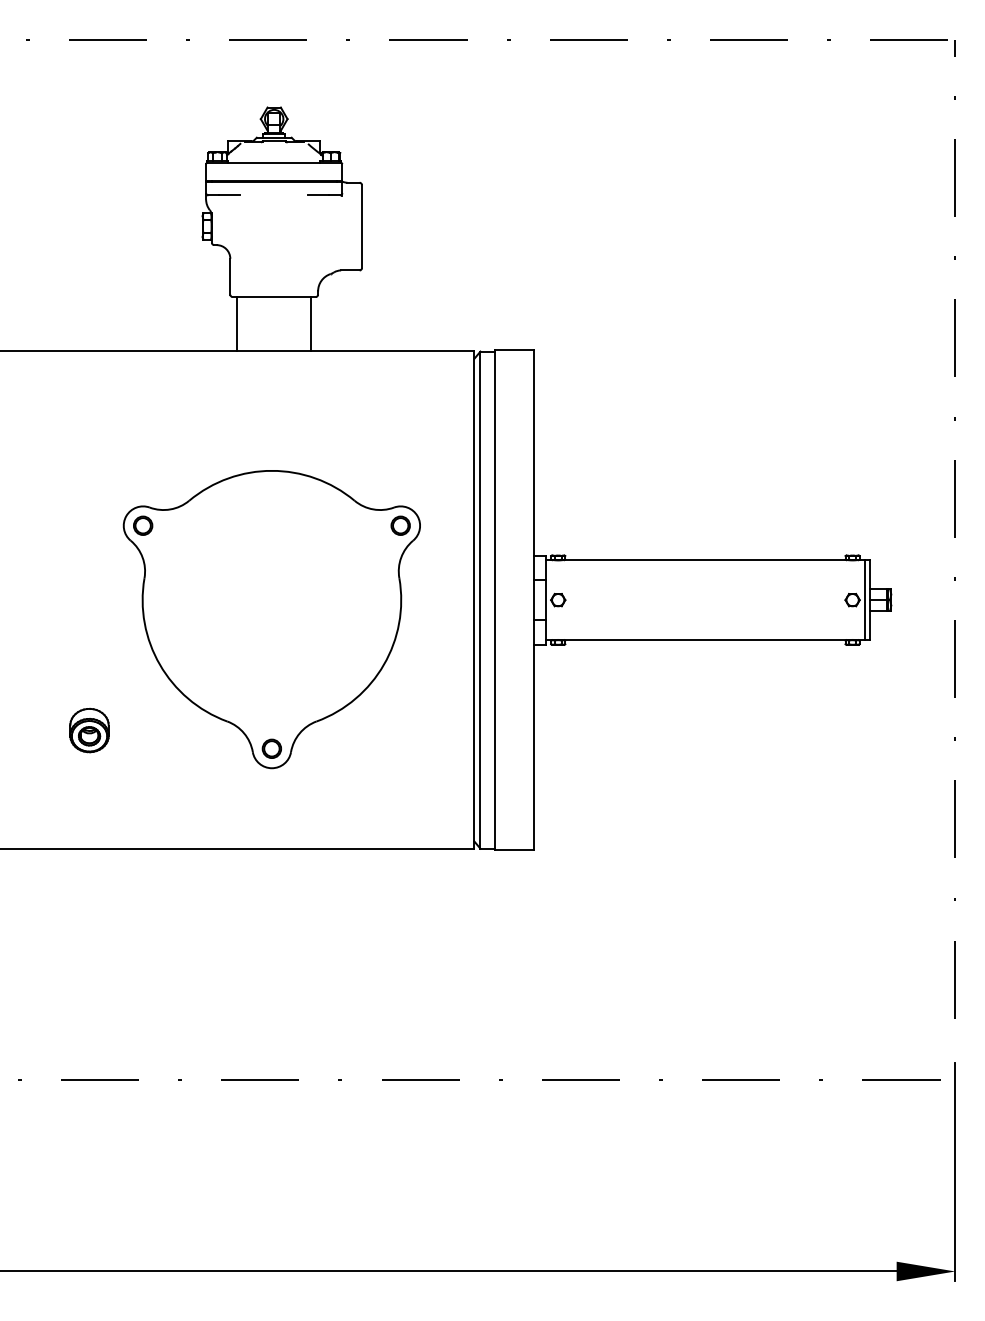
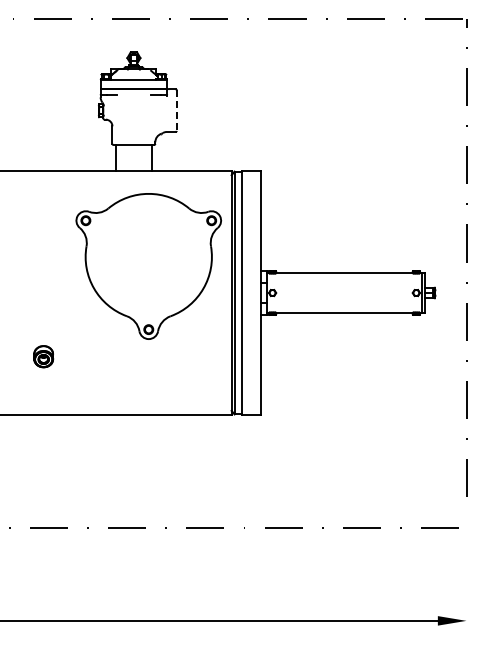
line: (361, 228) -> (176, 111), solid -> dashed
part: (271, 619) -> (148, 266), moved
line: (955, 1170) -> (466, 571), removed

